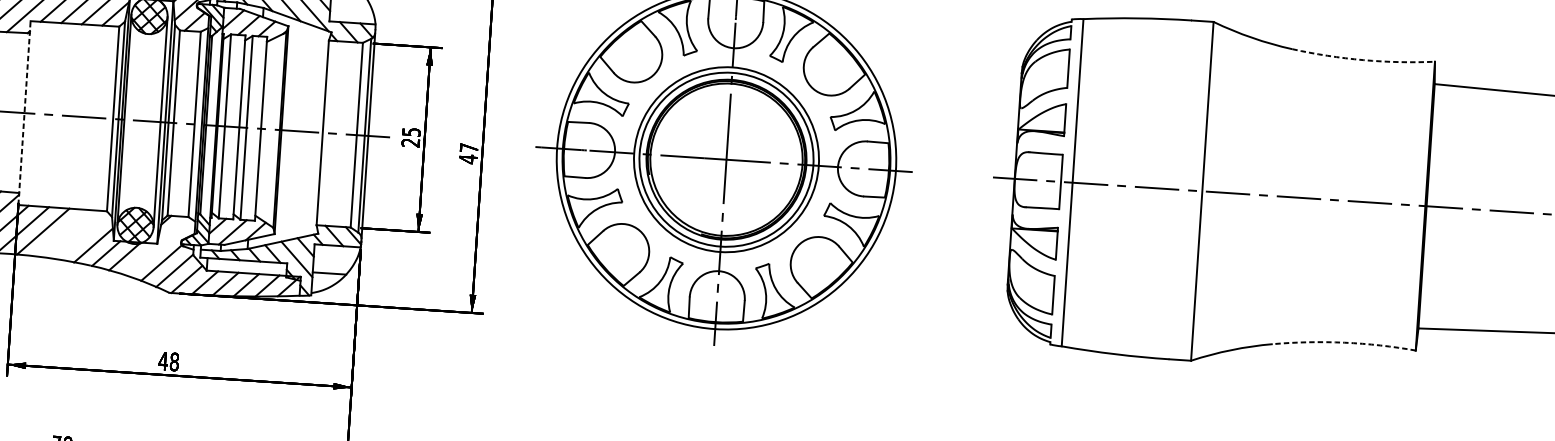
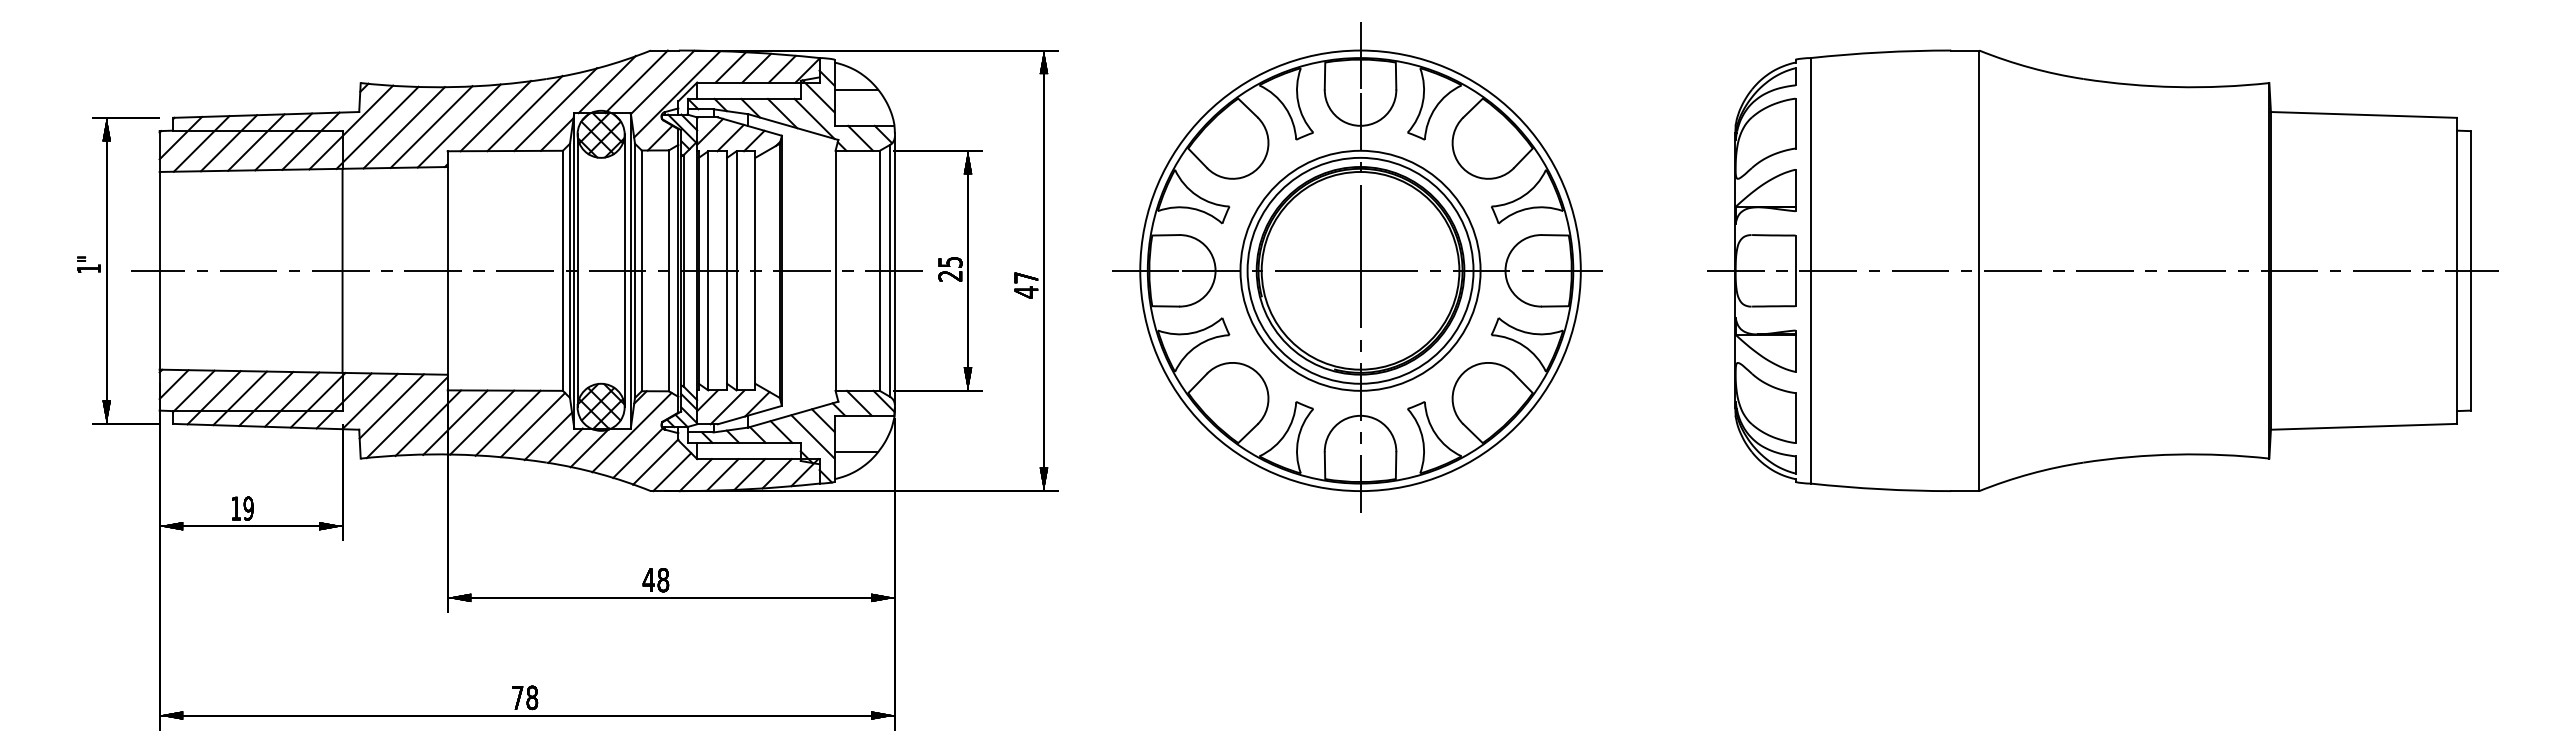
arc: (1363, 60) -> (2176, 87), dashed -> solid
line: (24, 112) -> (447, 270), dashed -> solid
line: (62, 232) -> (507, 422), added
line: (81, 236) -> (532, 425), added
line: (157, 246) -> (631, 432), added
arc: (1344, 342) -> (2176, 454), dashed -> solid

